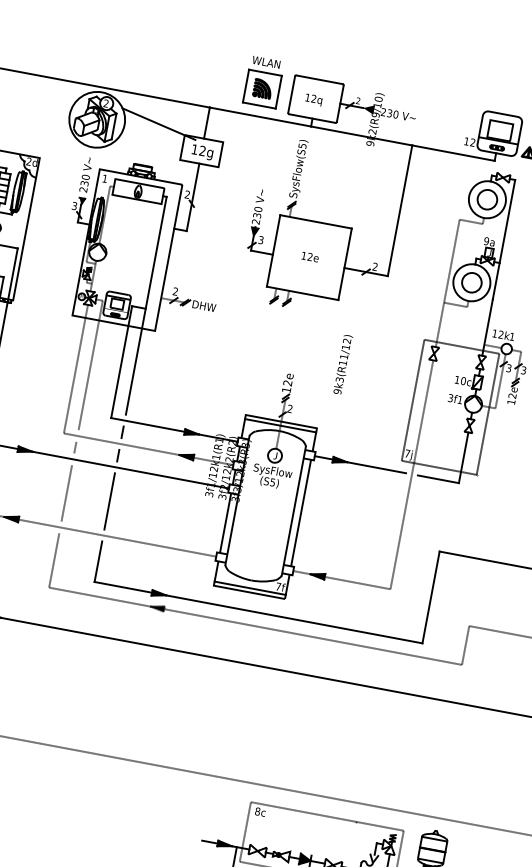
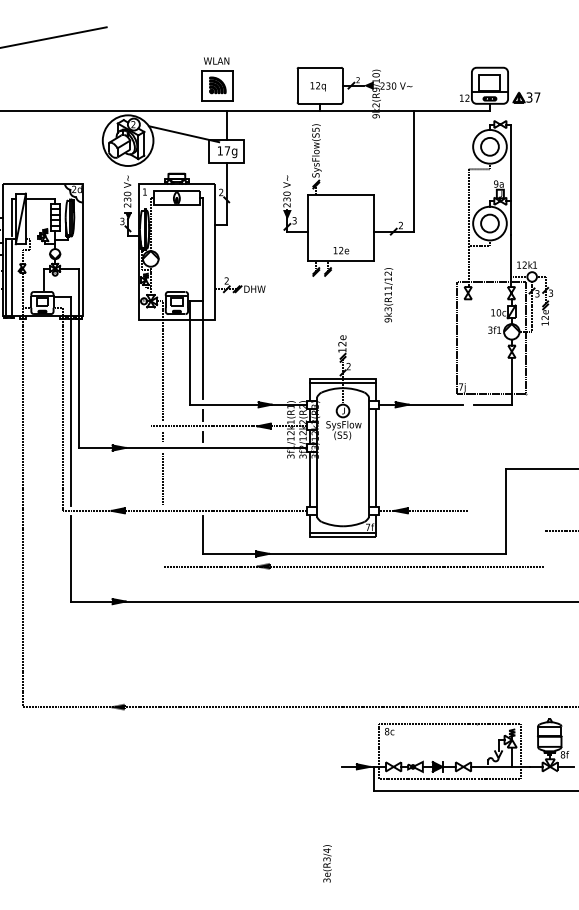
part: (263, 82) -> (217, 79), moved
text: (202, 150) -> (227, 150), 12g -> 17g
text: (310, 256) -> (341, 250), moved
text: (342, 364) -> (388, 295), moved
line: (75, 368) -> (150, 366), removed
line: (412, 474) -> (468, 404), removed
line: (110, 501) -> (203, 479), removed
line: (54, 560) -> (163, 541), removed
line: (466, 645) -> (545, 548), removed

